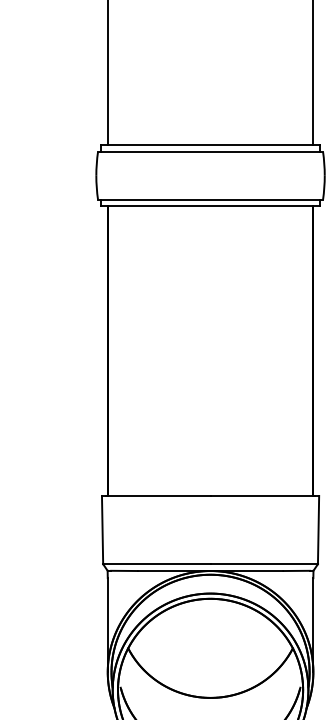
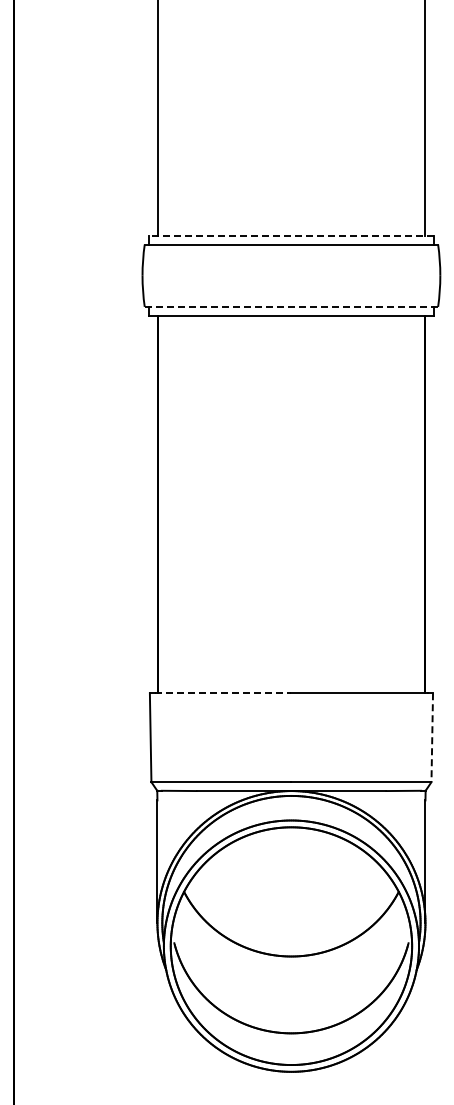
line: (209, 144) -> (290, 235), solid -> dashed
line: (210, 199) -> (291, 306), solid -> dashed
line: (158, 496) -> (223, 693), solid -> dashed
line: (318, 530) -> (432, 738), solid -> dashed

